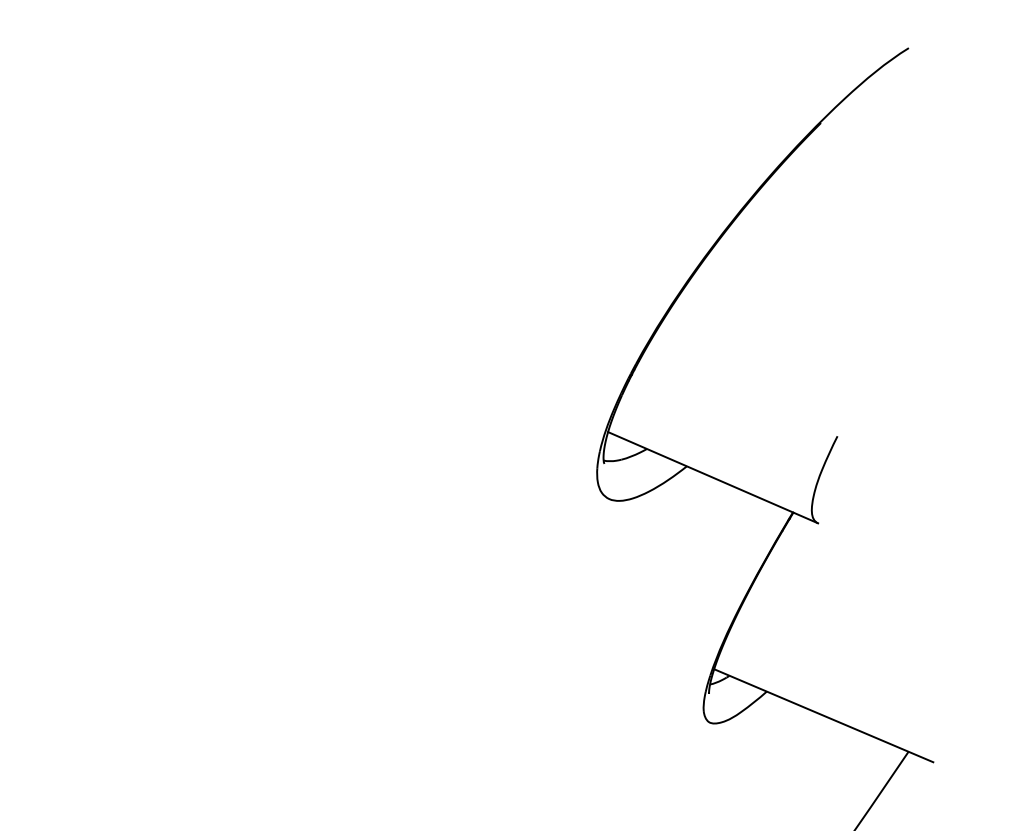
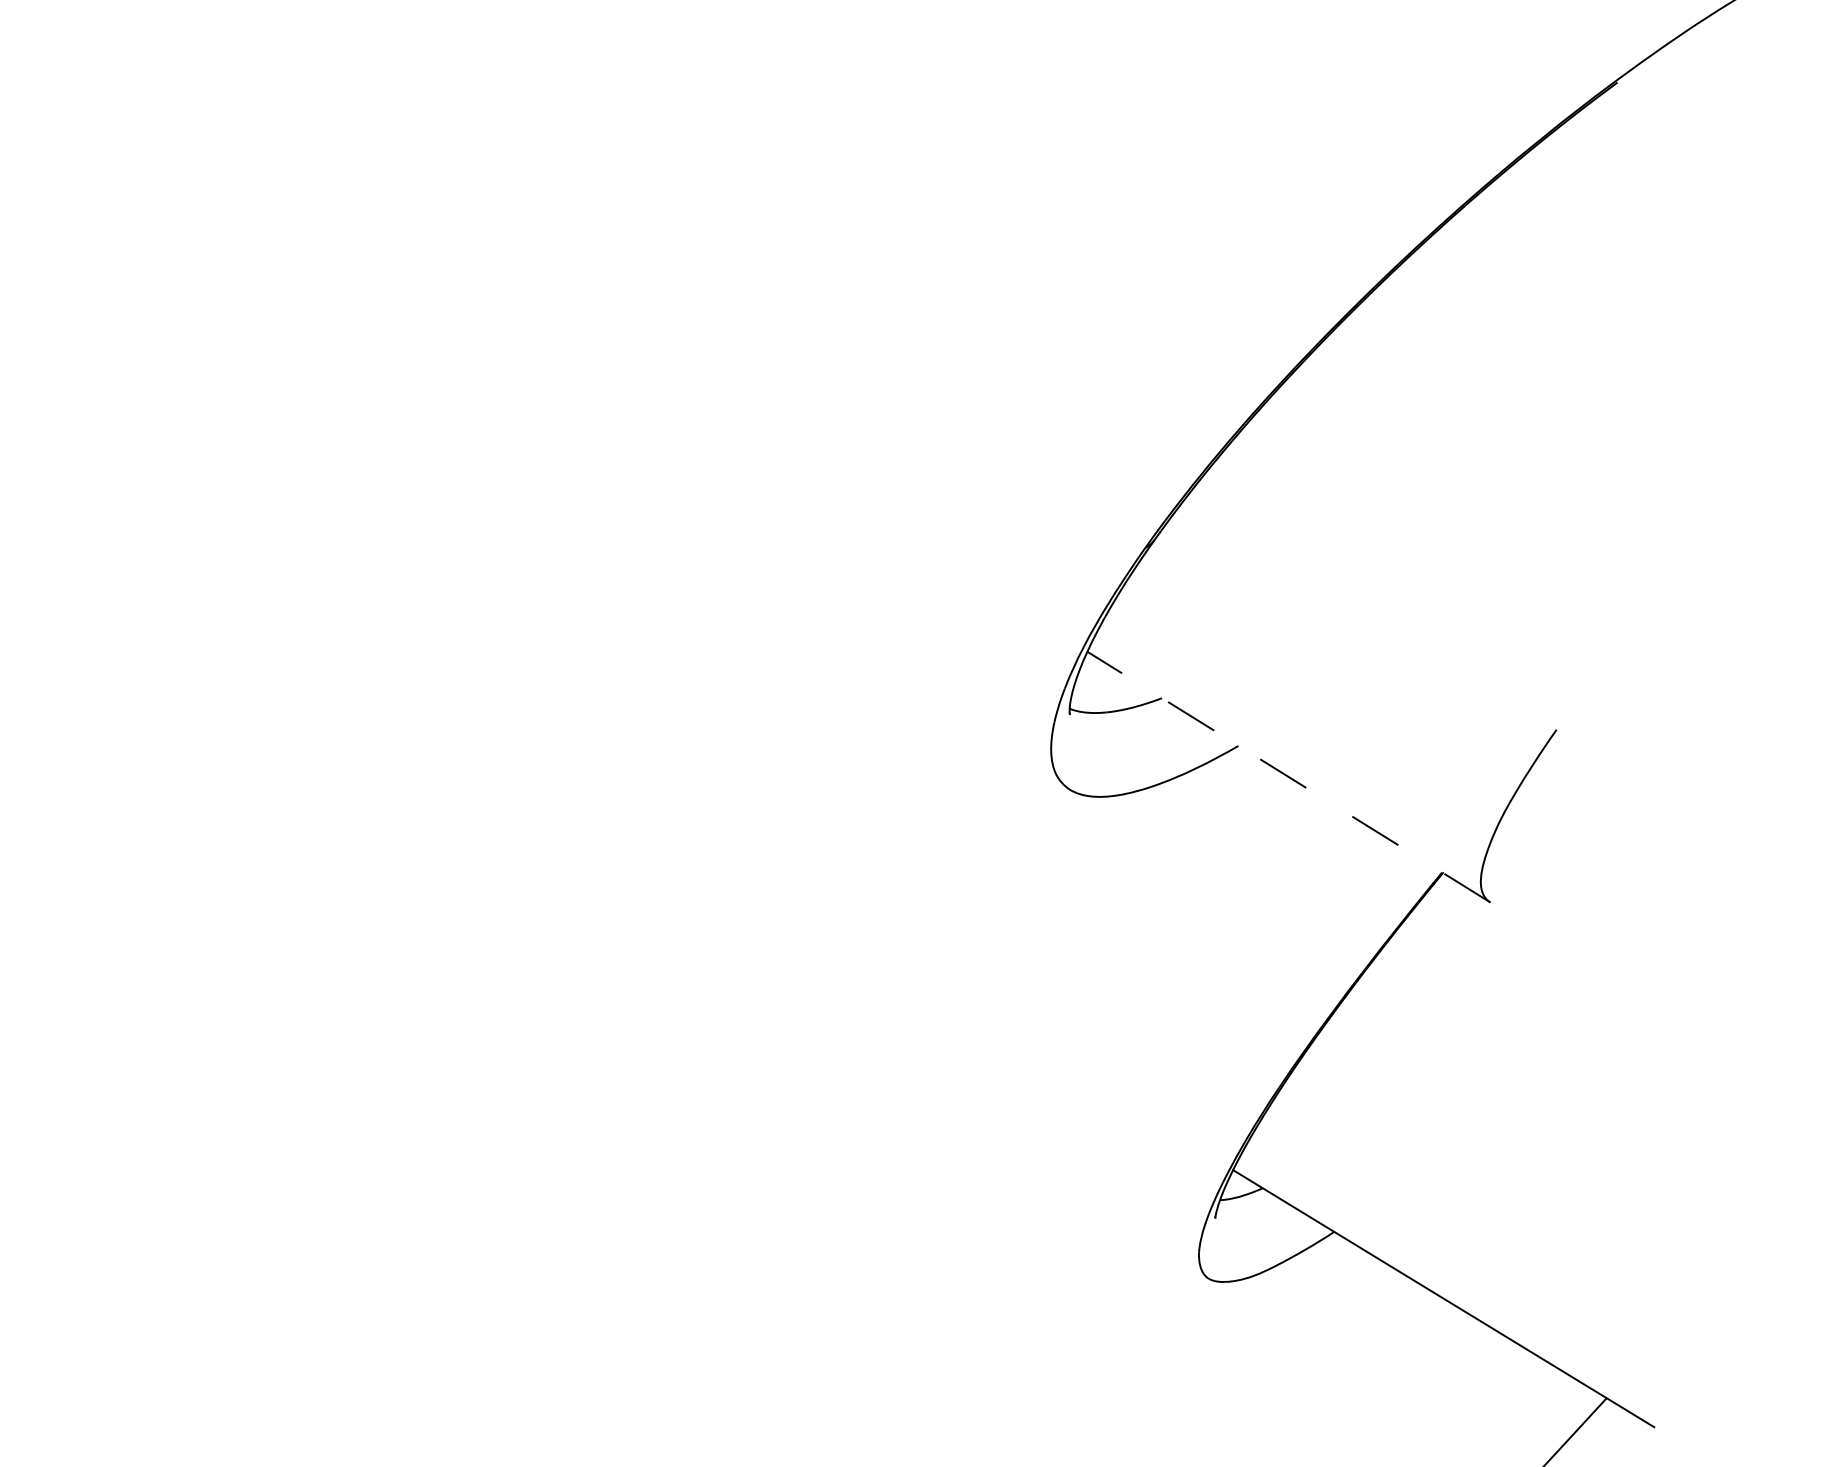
line: (713, 477) -> (1289, 776), solid -> dashed

